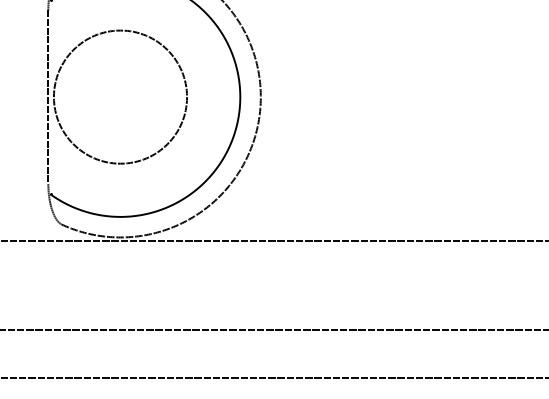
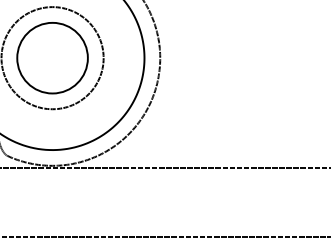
circle: (120, 96) -> (52, 57), added

